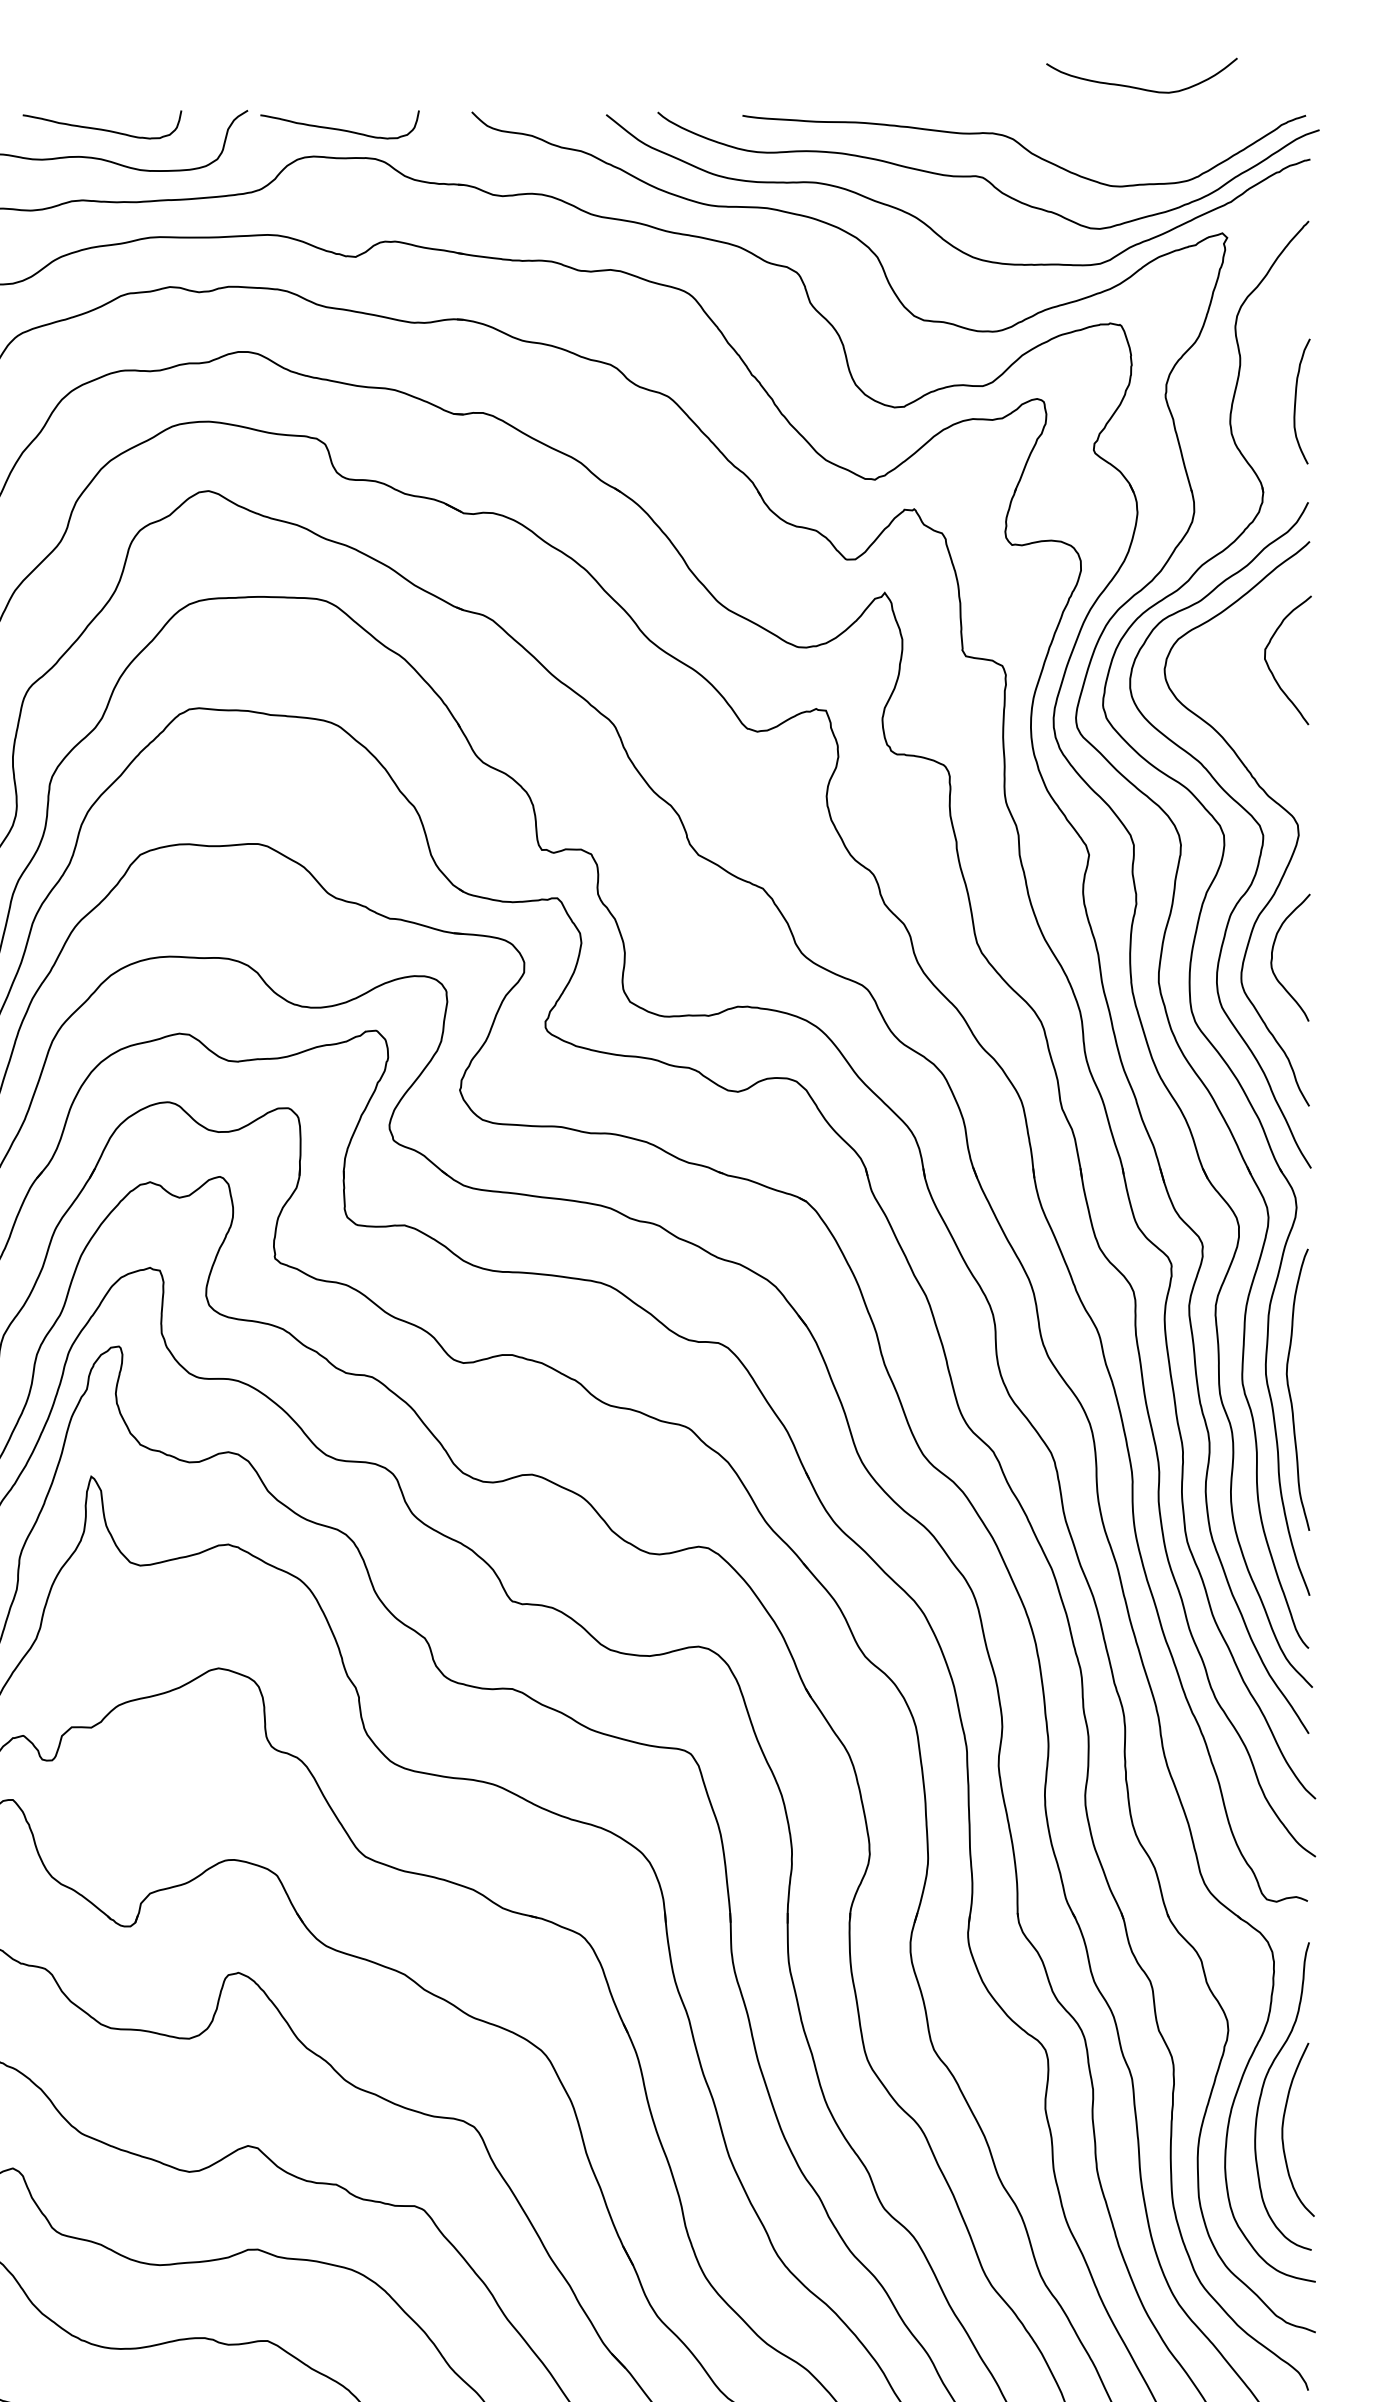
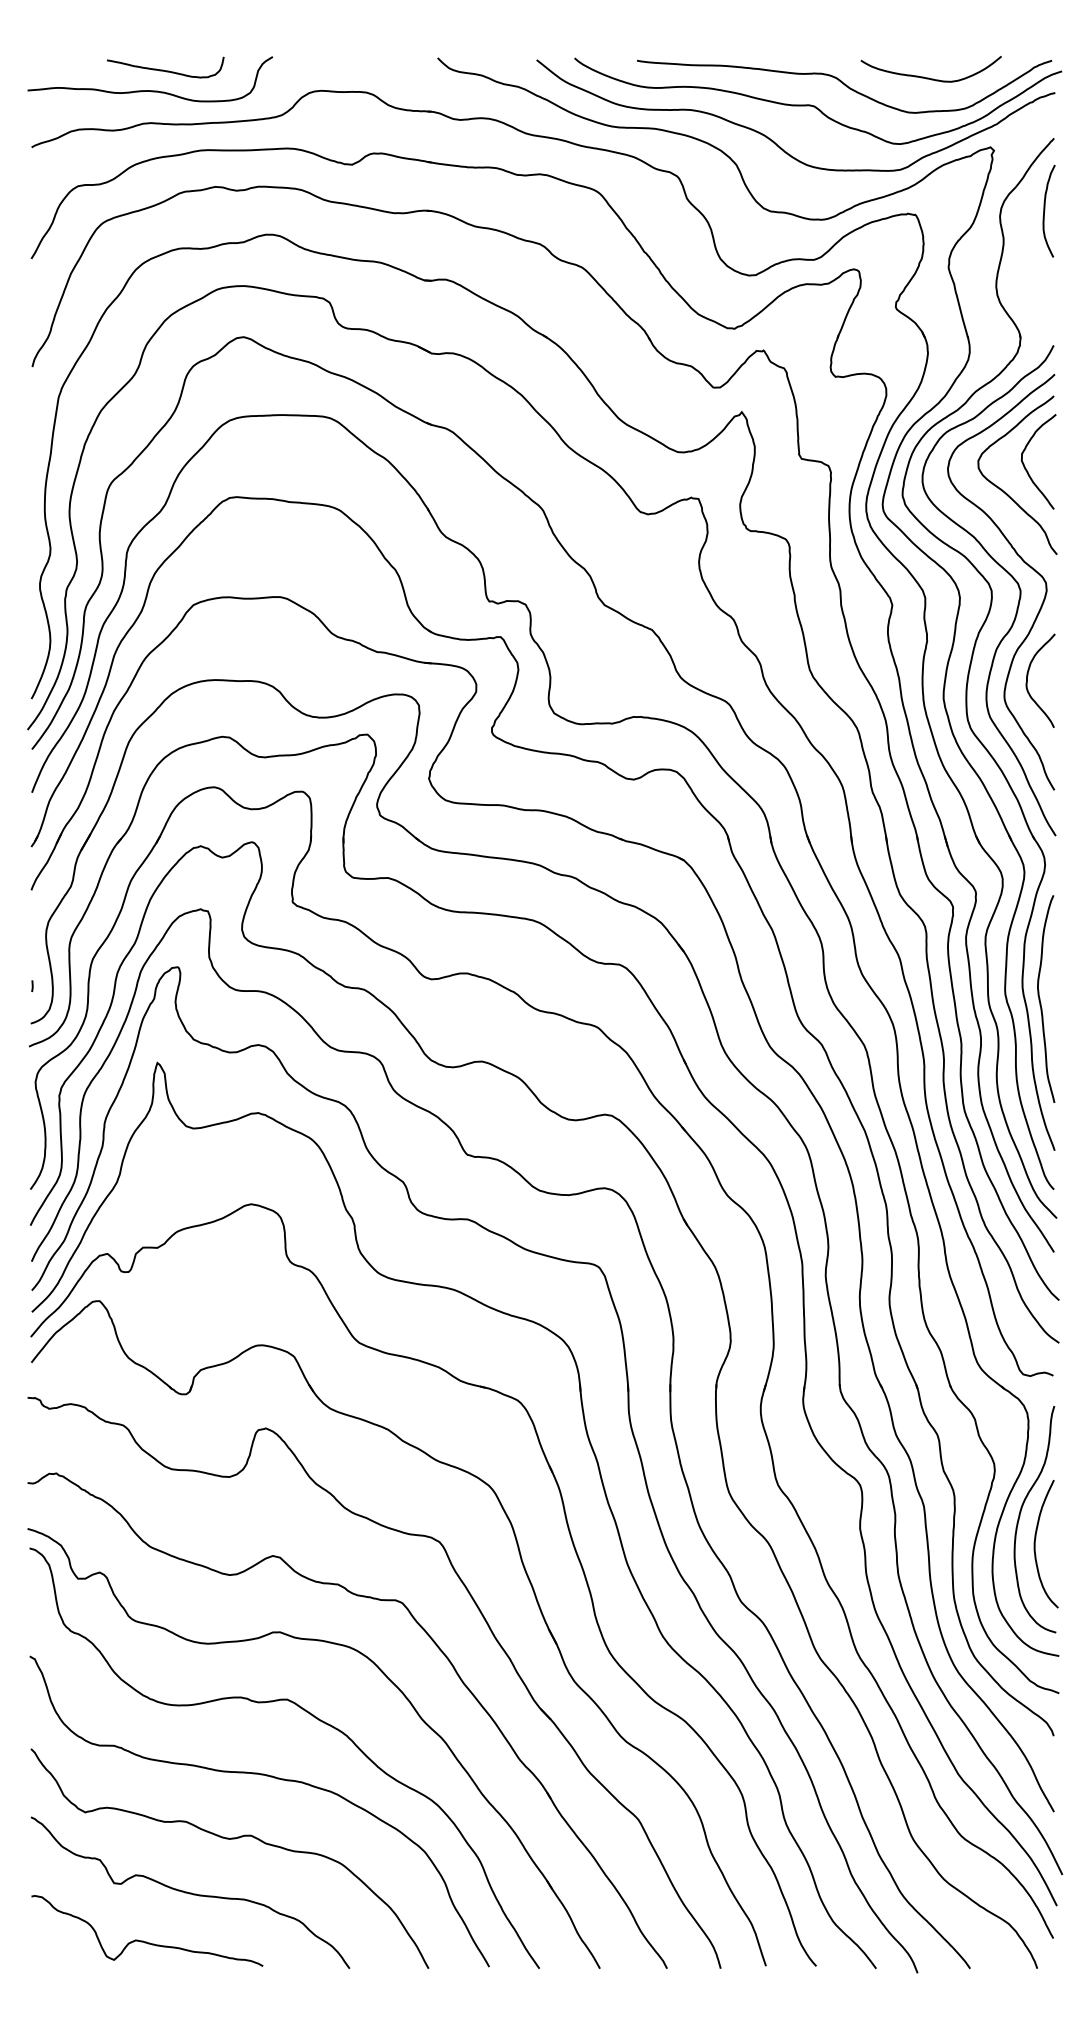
curve: (1138, 86) -> (928, 77), moved
curve: (337, 127) -> (338, 69), removed
curve: (1297, 400) -> (1045, 210), moved
curve: (1244, 701) -> (1006, 492), added

